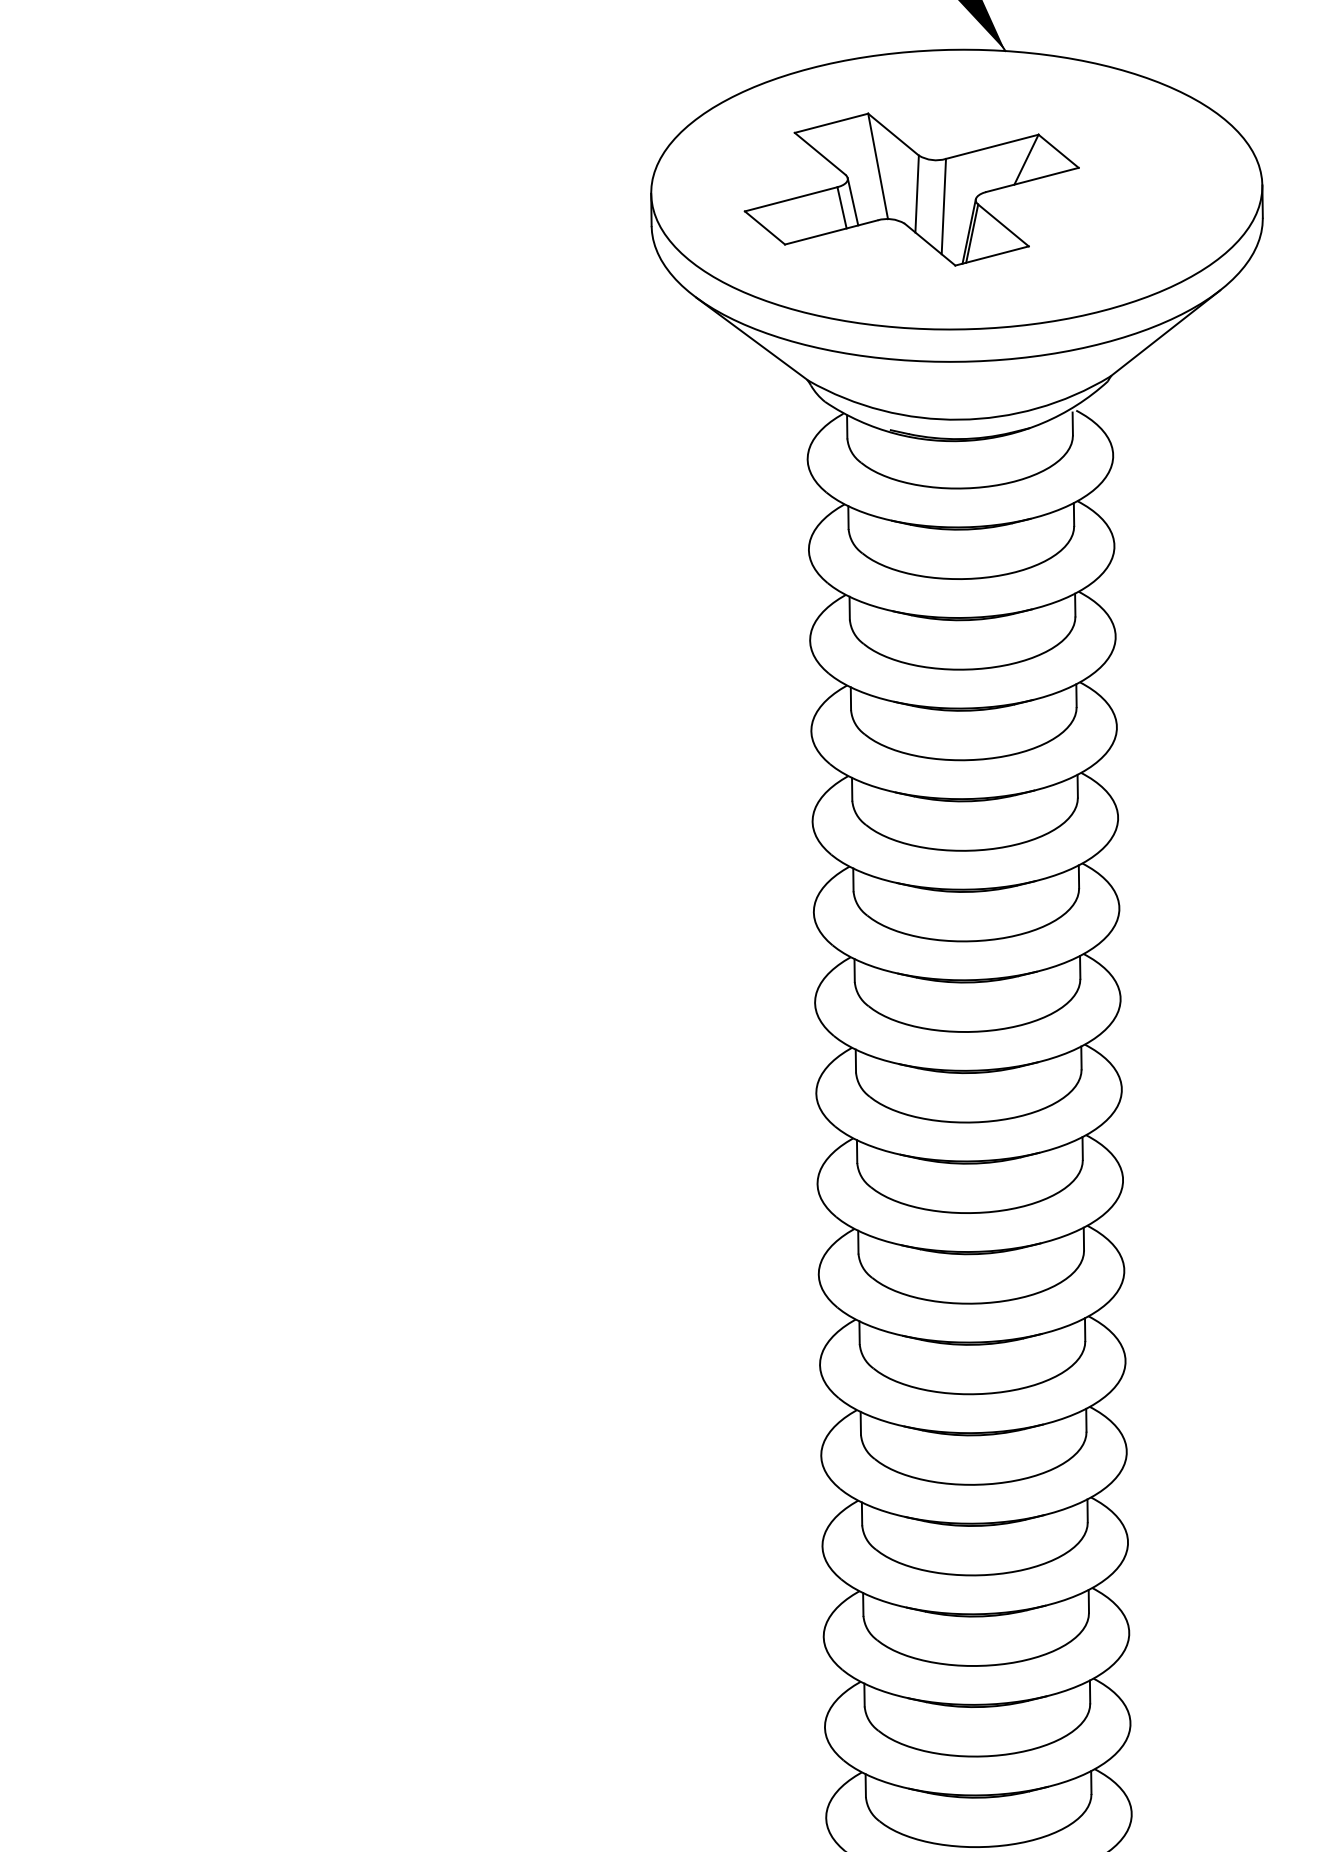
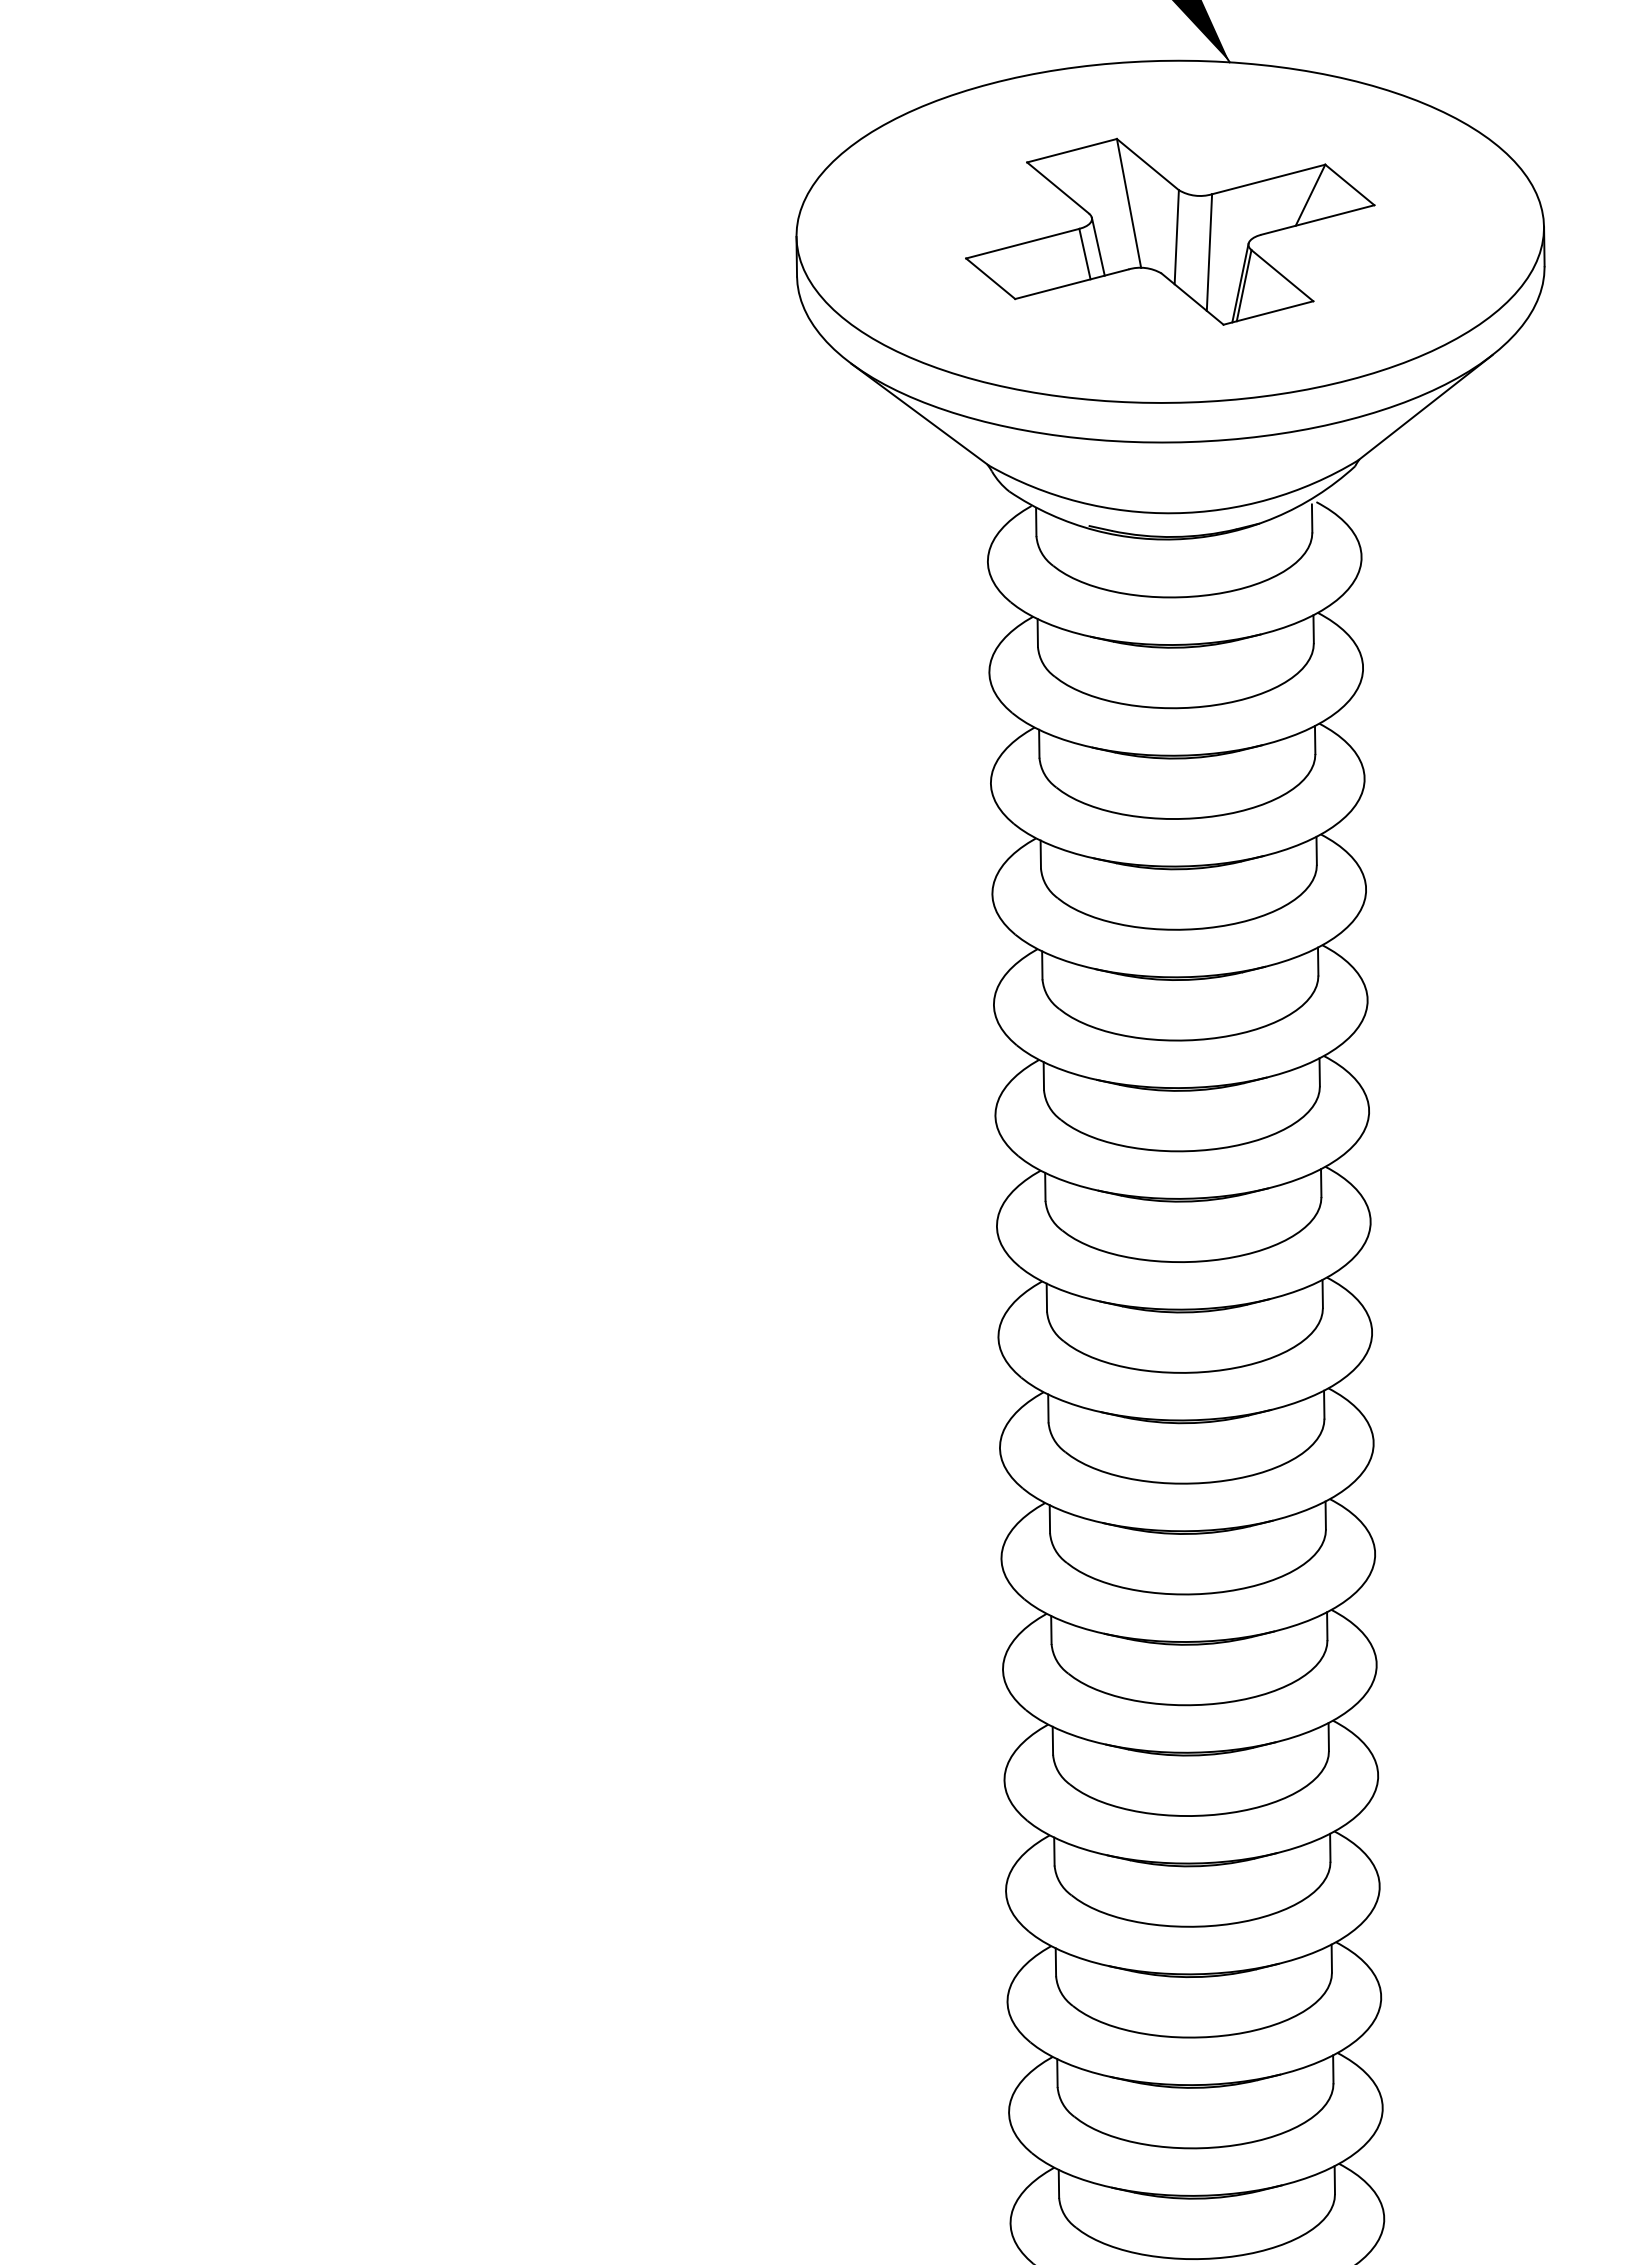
part: (912, 189) -> (1170, 231), moved

